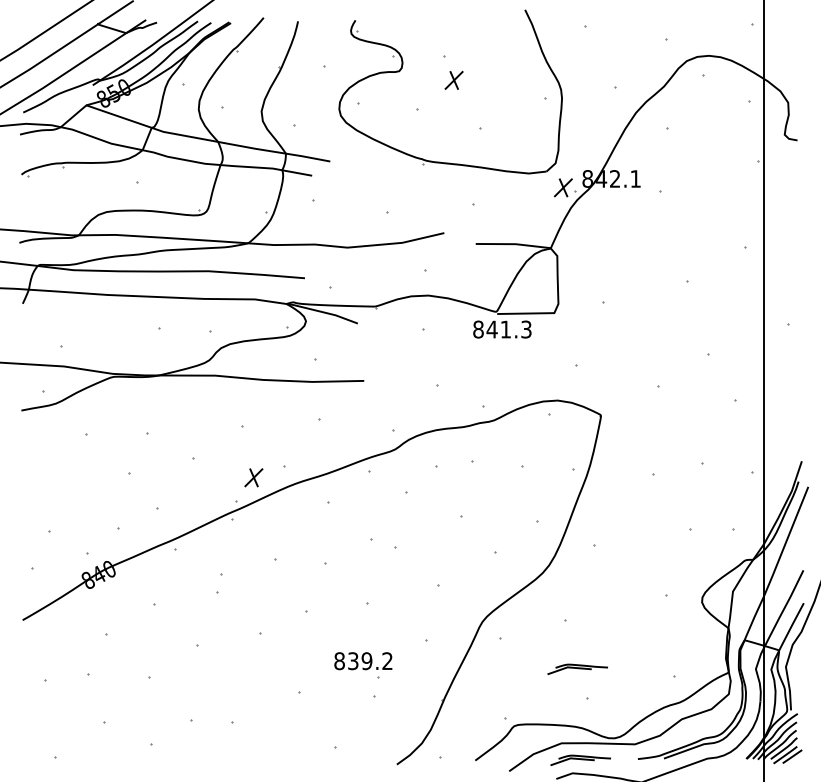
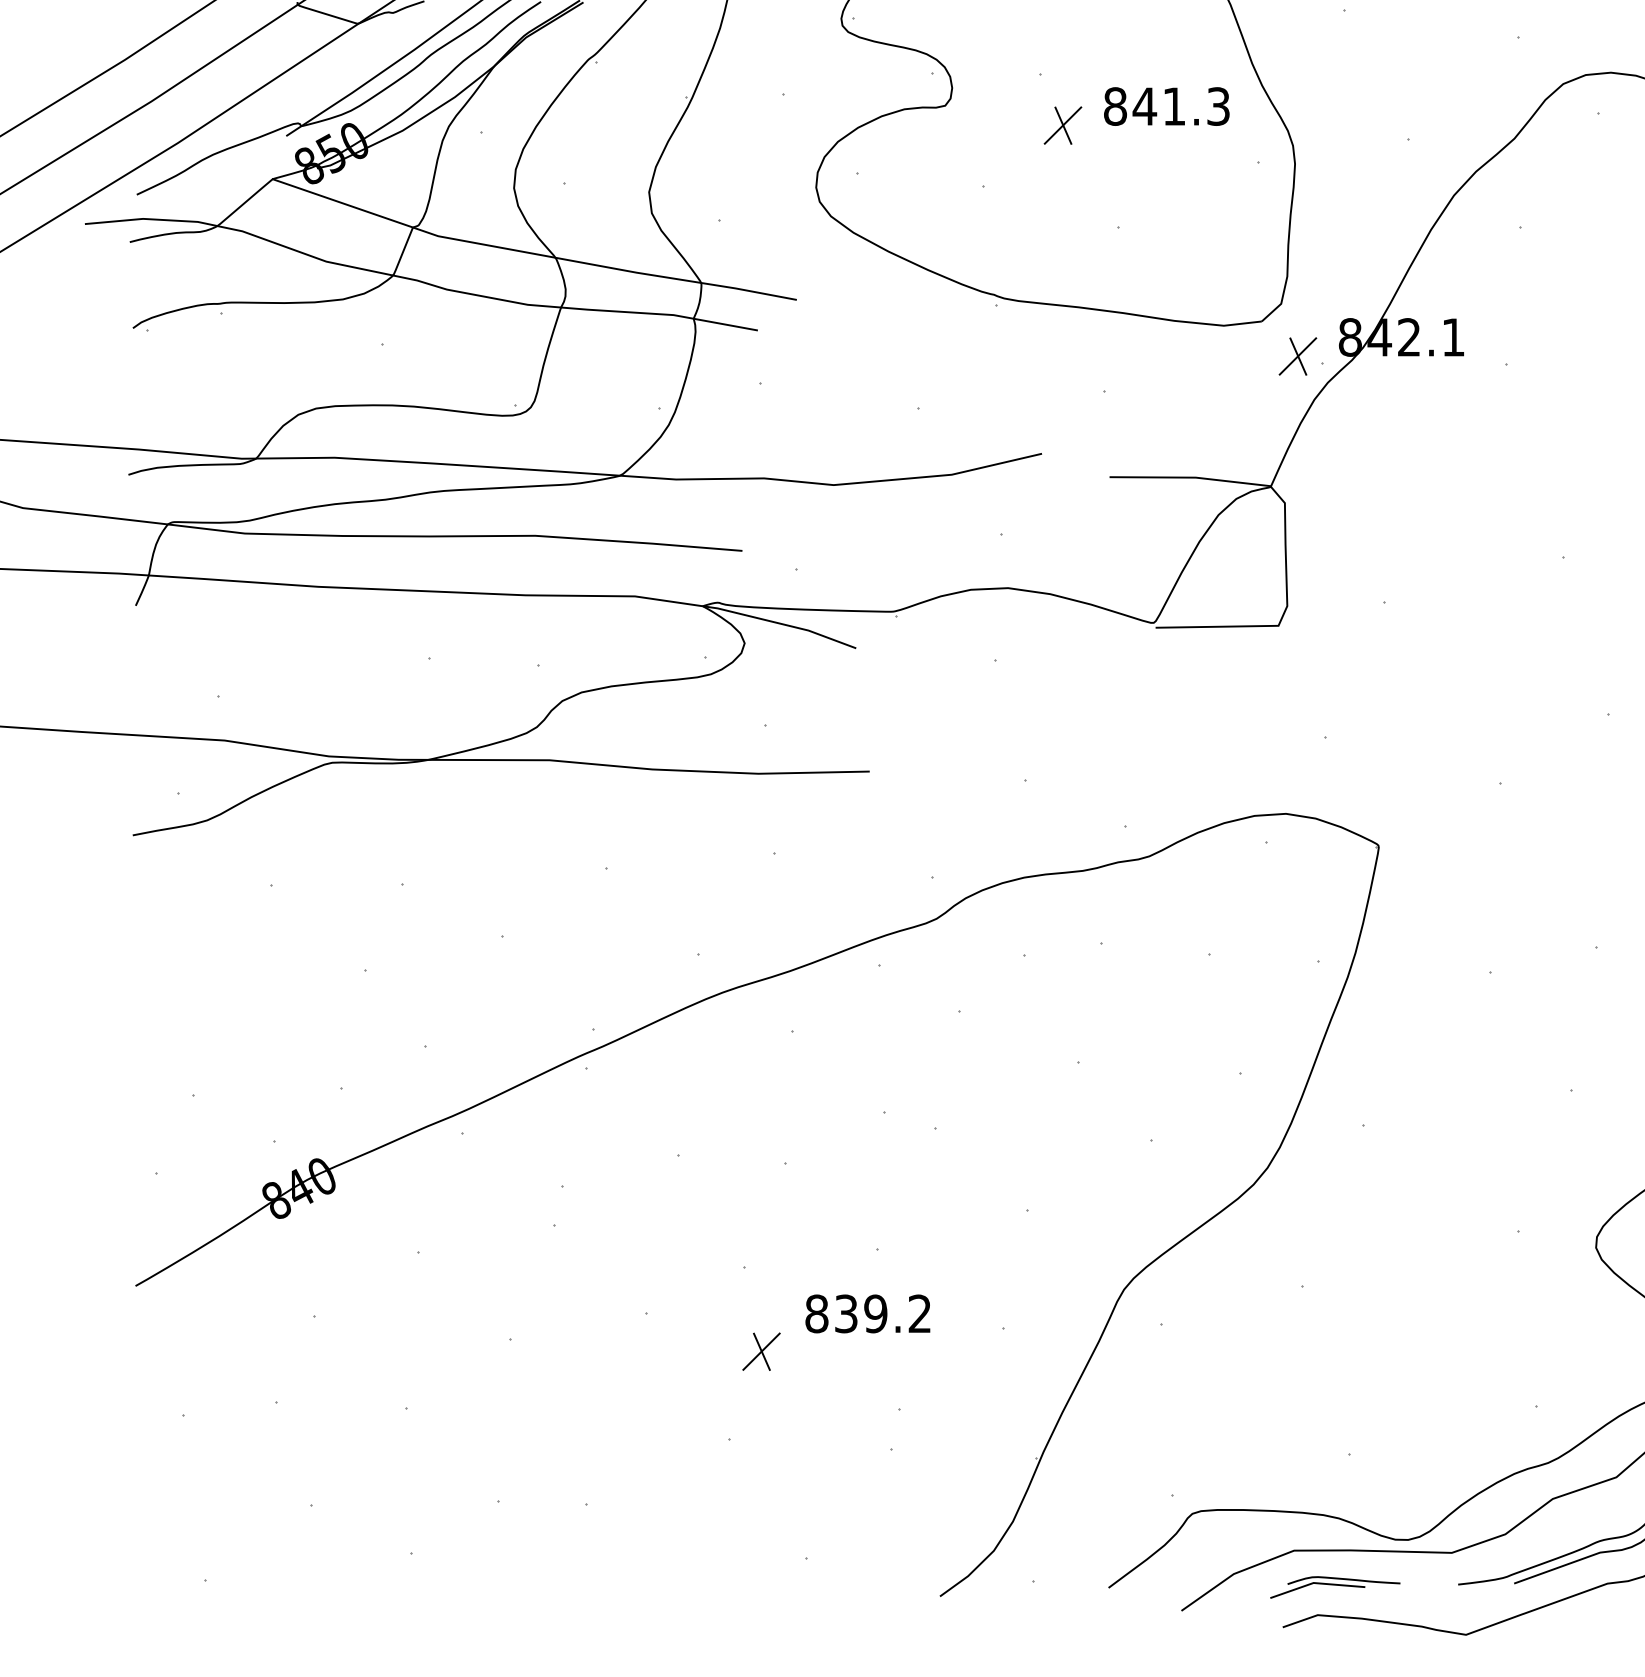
text: (502, 329) -> (1167, 106), moved
part: (253, 477) -> (760, 1351), moved
text: (363, 661) -> (868, 1314), moved
part: (577, 668) -> (1328, 1389), removed

